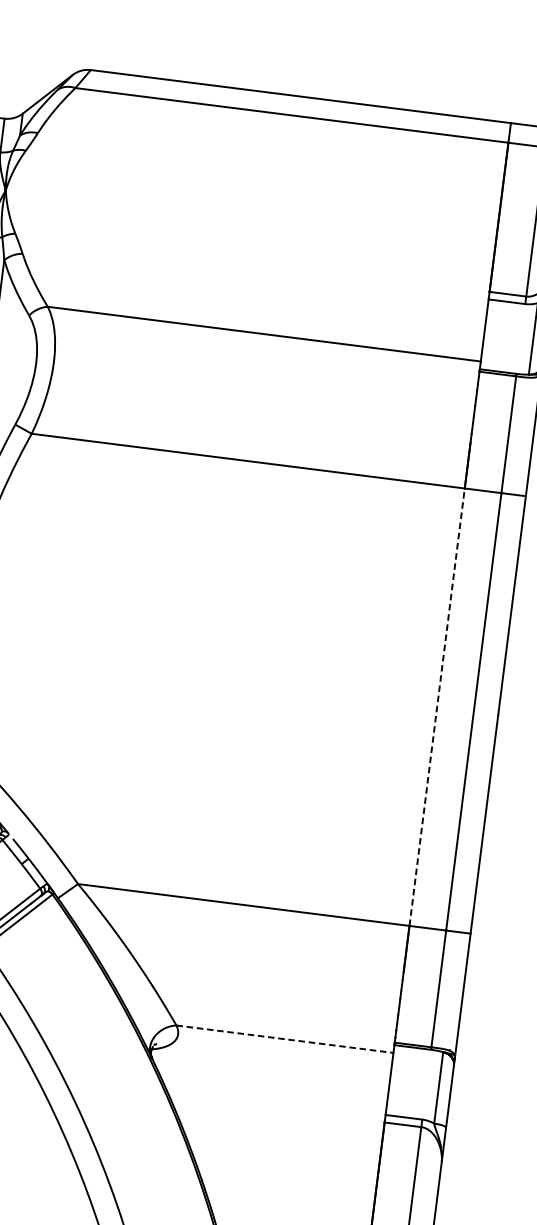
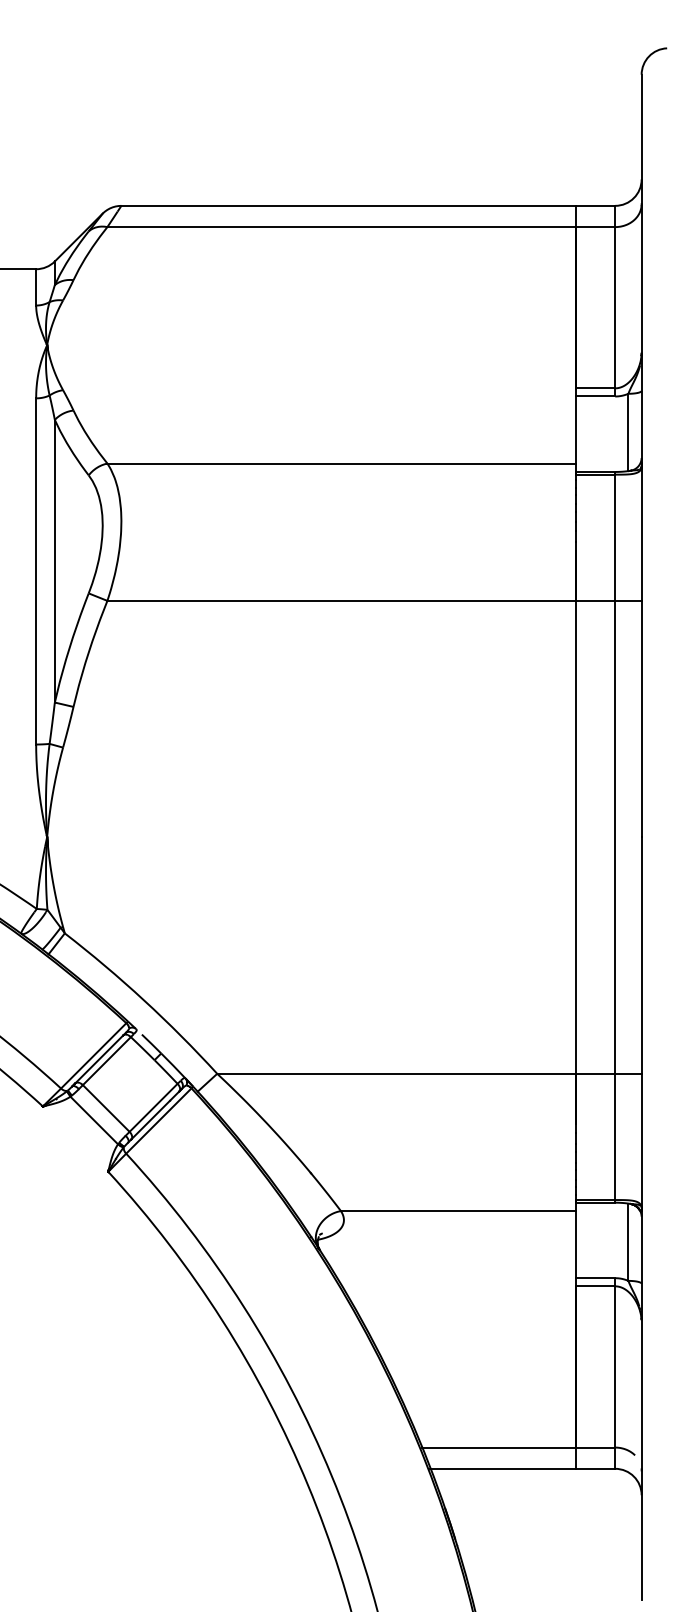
line: (437, 706) -> (575, 836), dashed -> solid
line: (285, 1039) -> (458, 1211), dashed -> solid

